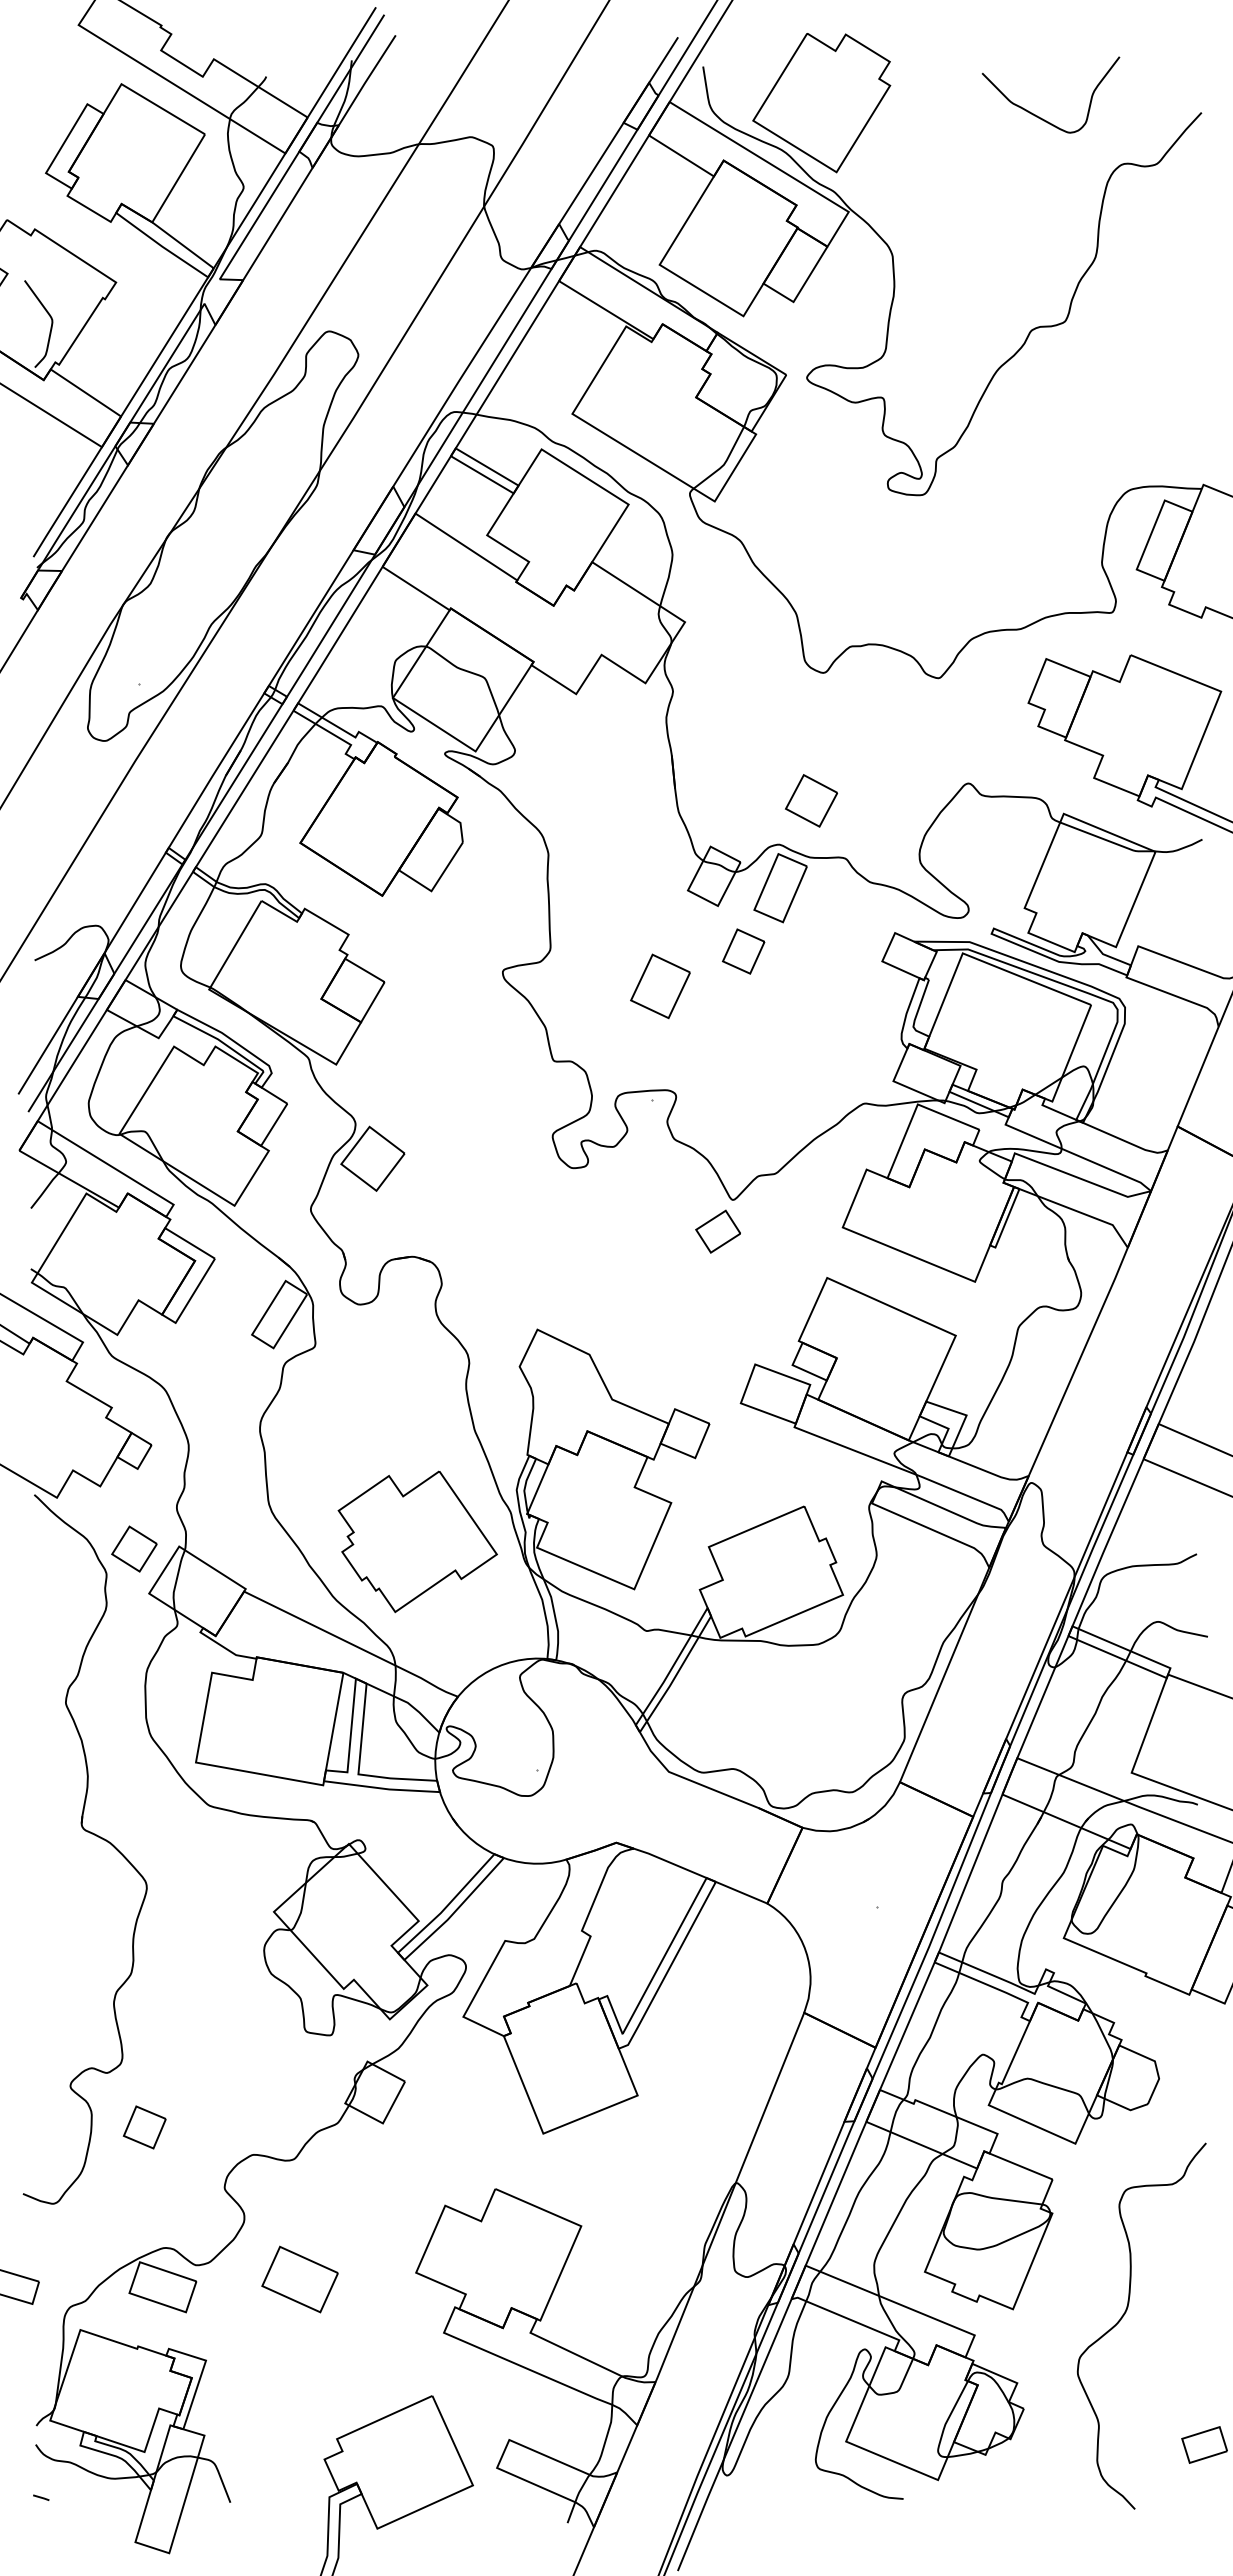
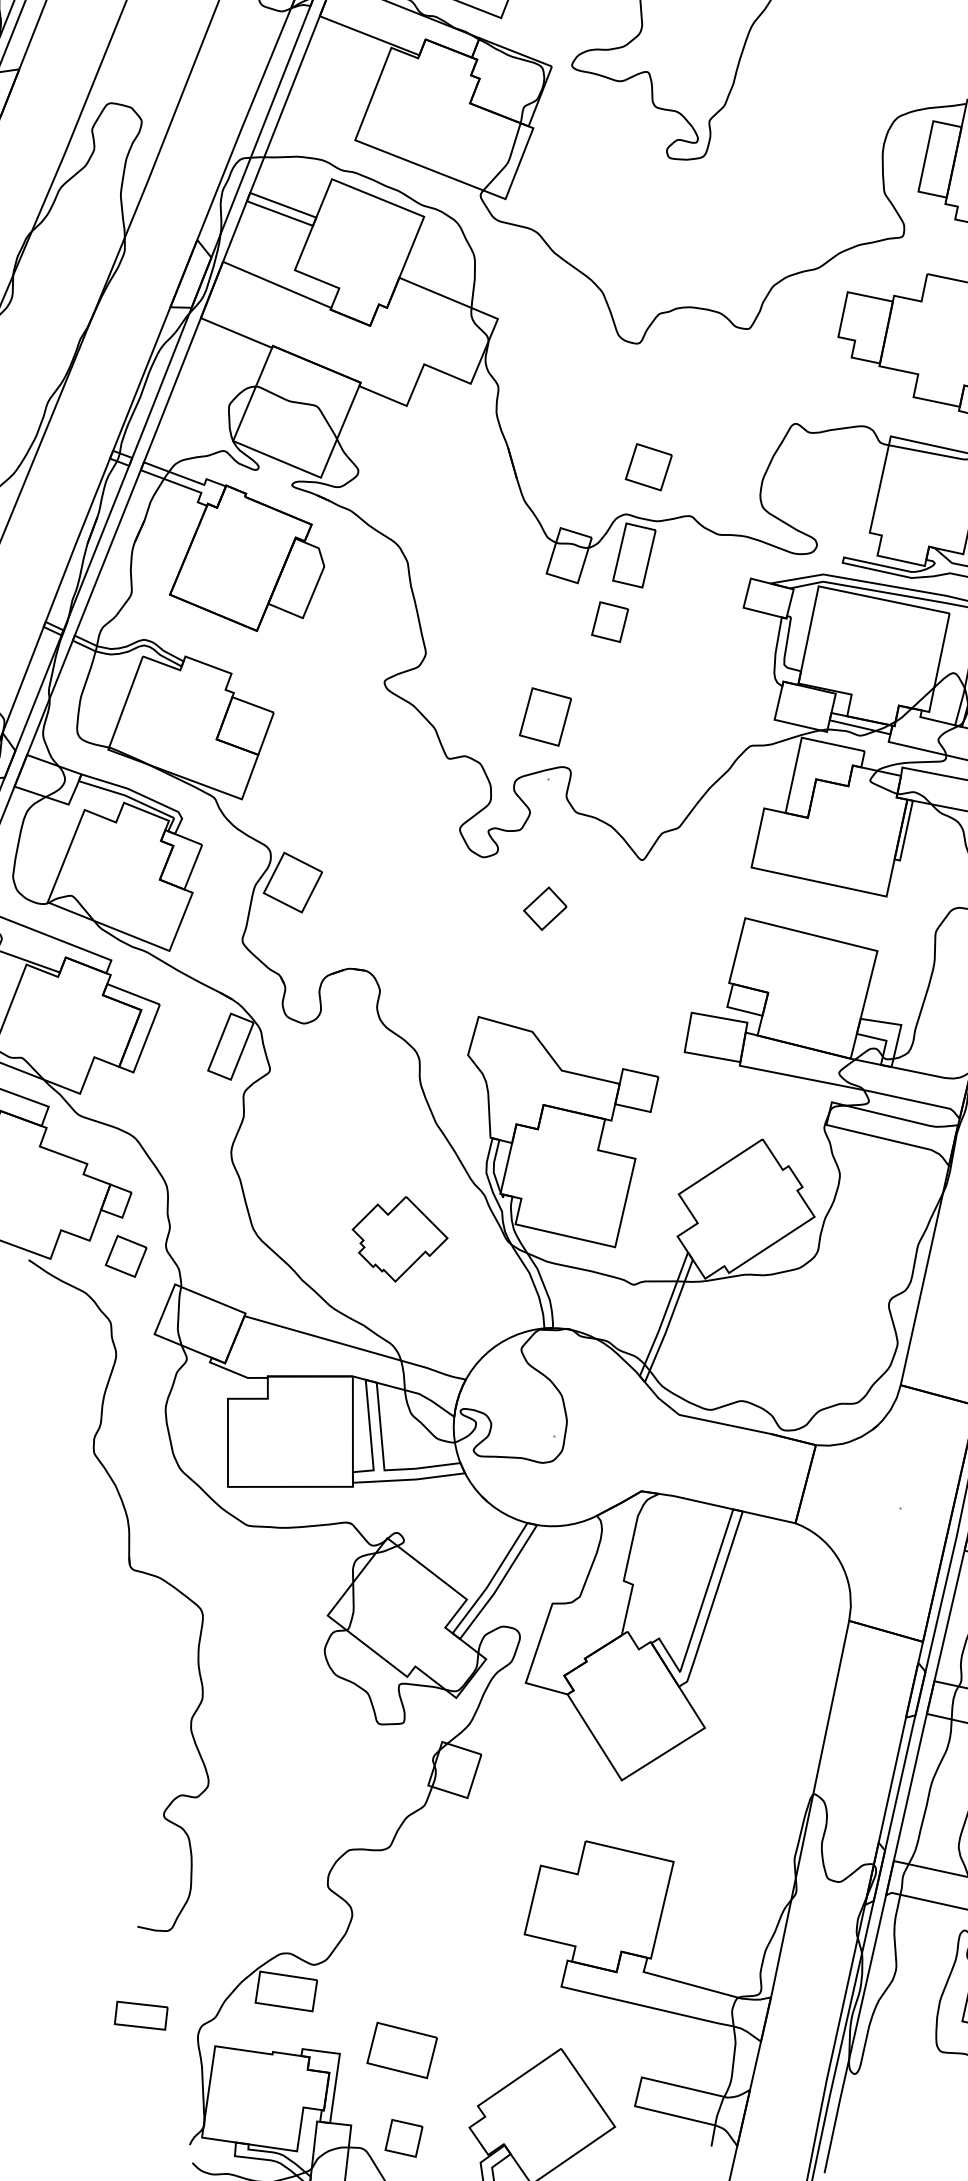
part: (660, 986) -> (545, 717), moved
part: (717, 1231) -> (544, 908), moved
part: (417, 1541) -> (400, 1238), size x0.6
part: (134, 1548) -> (126, 1255), moved
part: (144, 2127) -> (403, 2138), moved
part: (299, 2279) -> (401, 2050), moved

